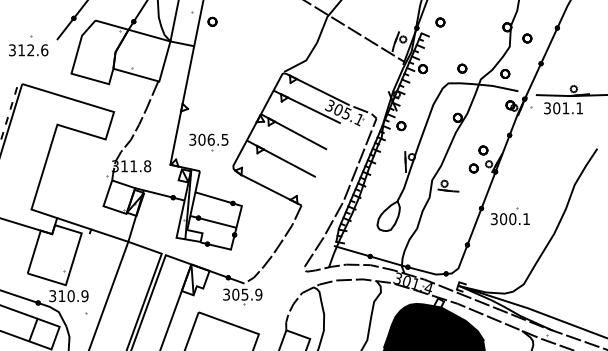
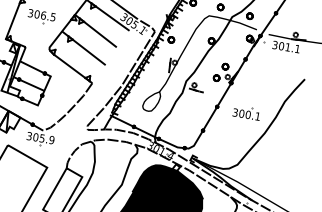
part: (208, 142) -> (41, 17), moved
part: (510, 216) -> (246, 112), moved

